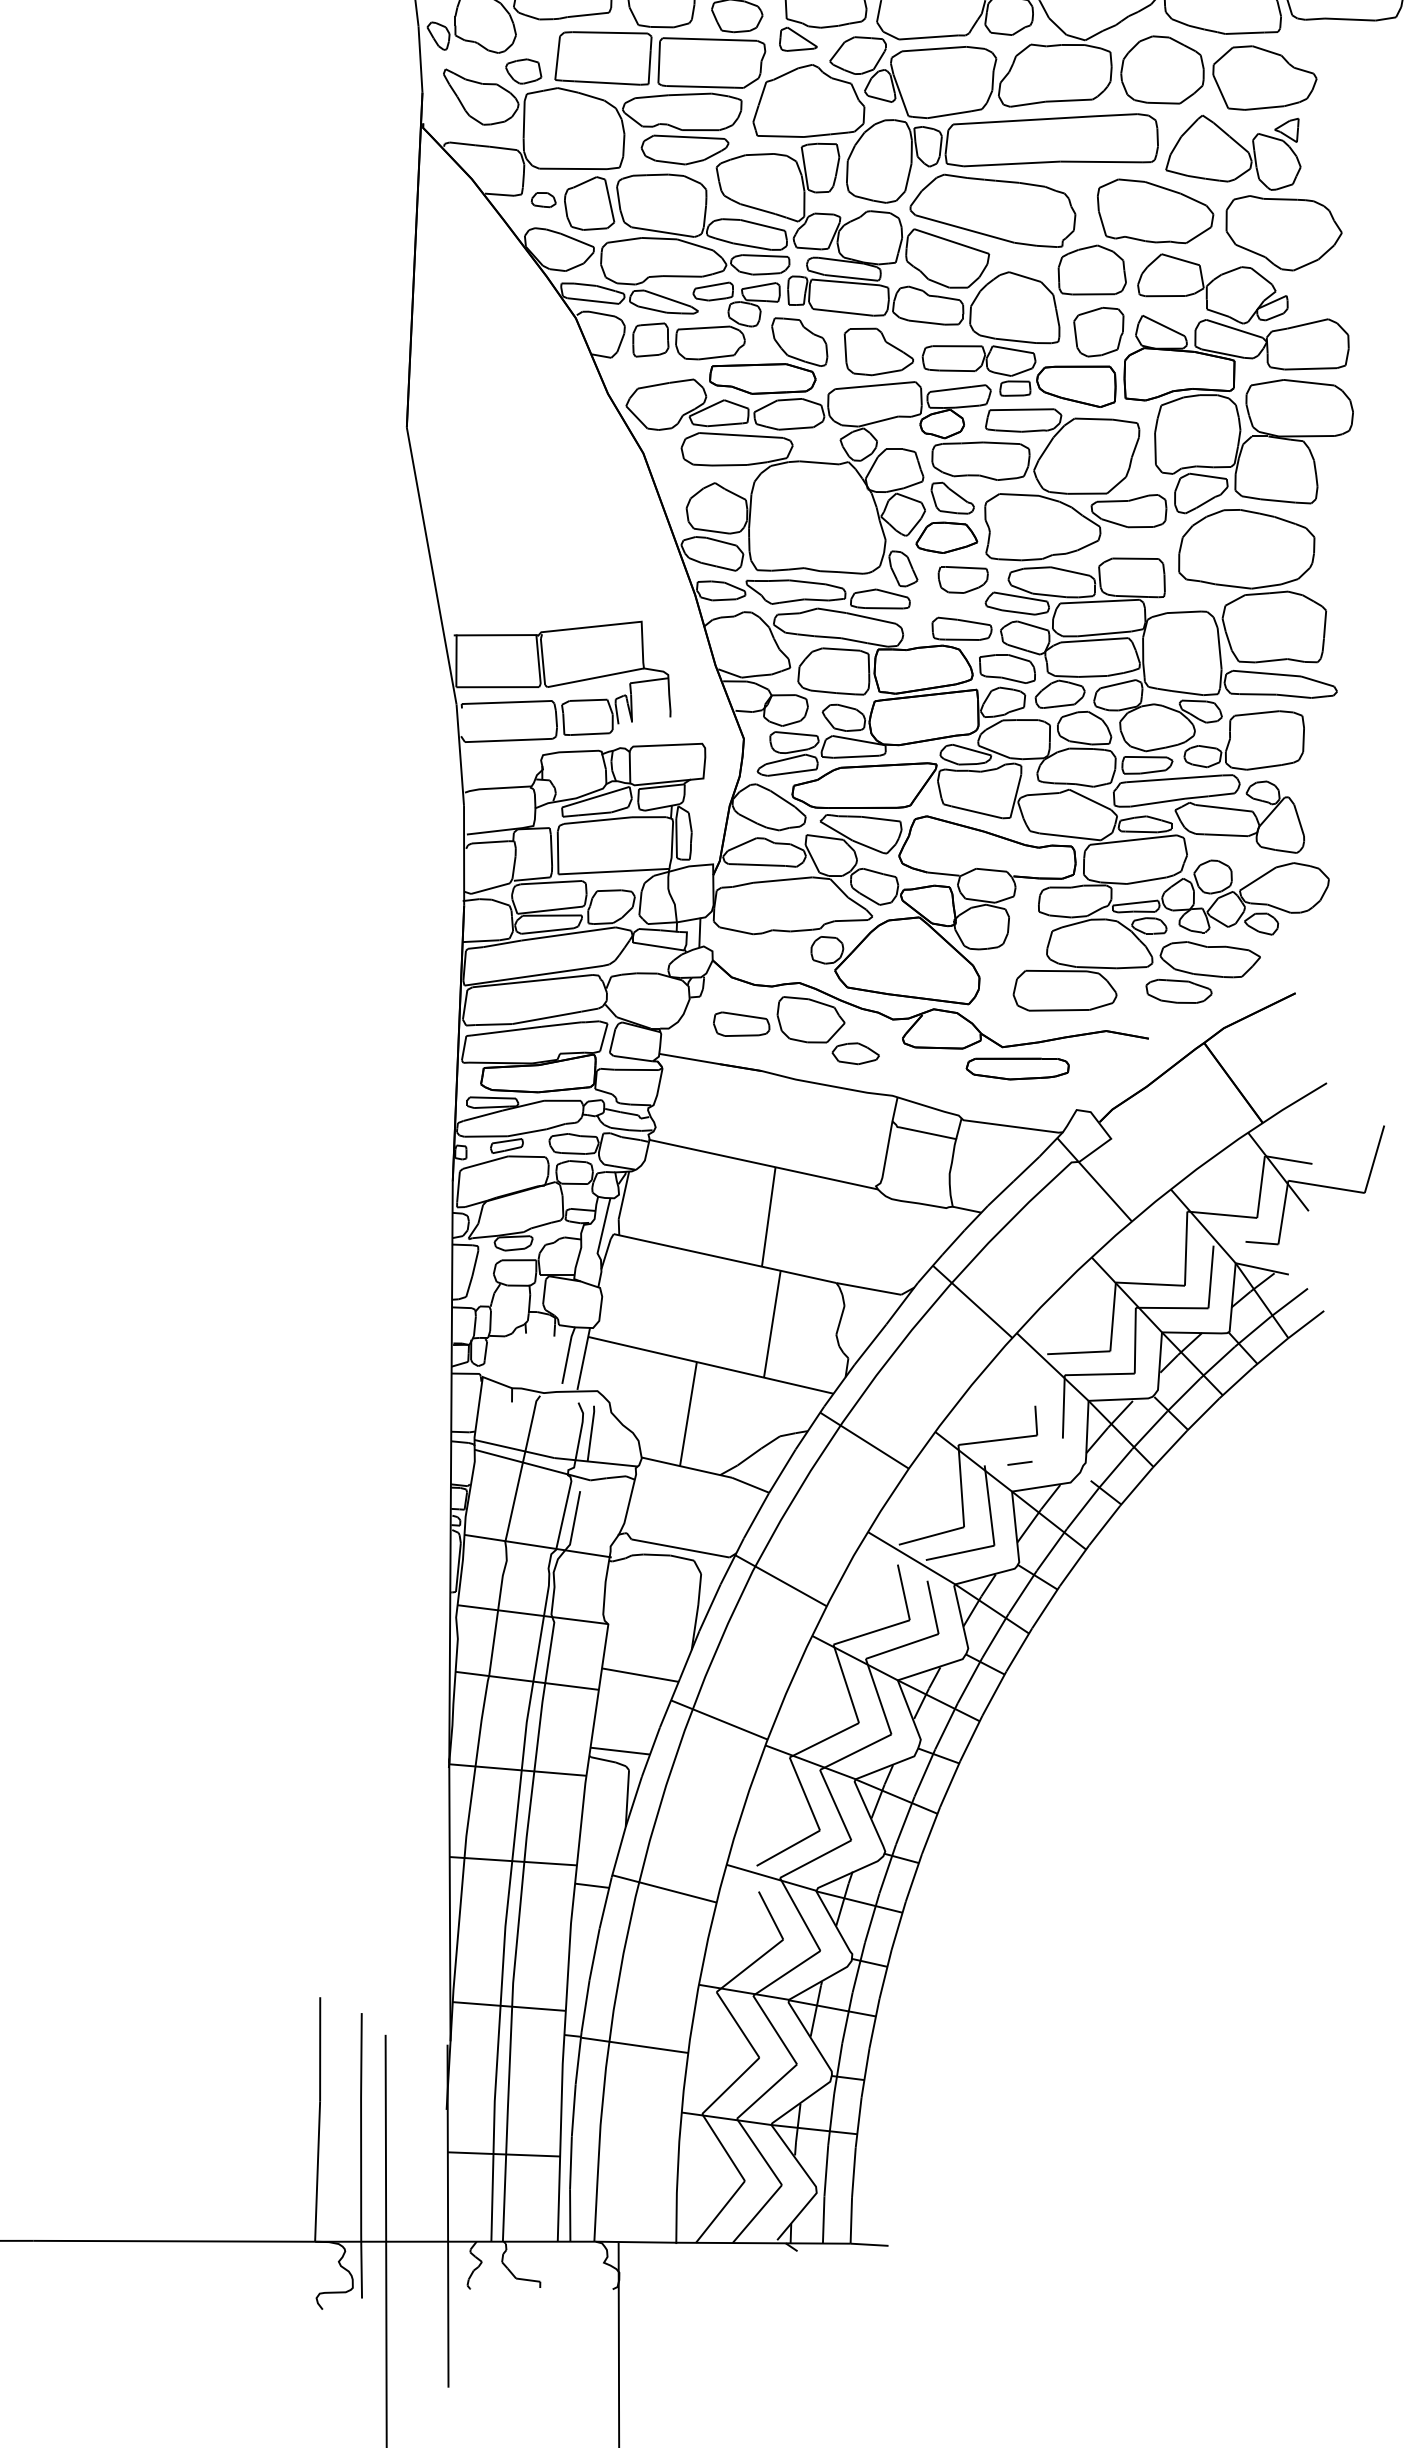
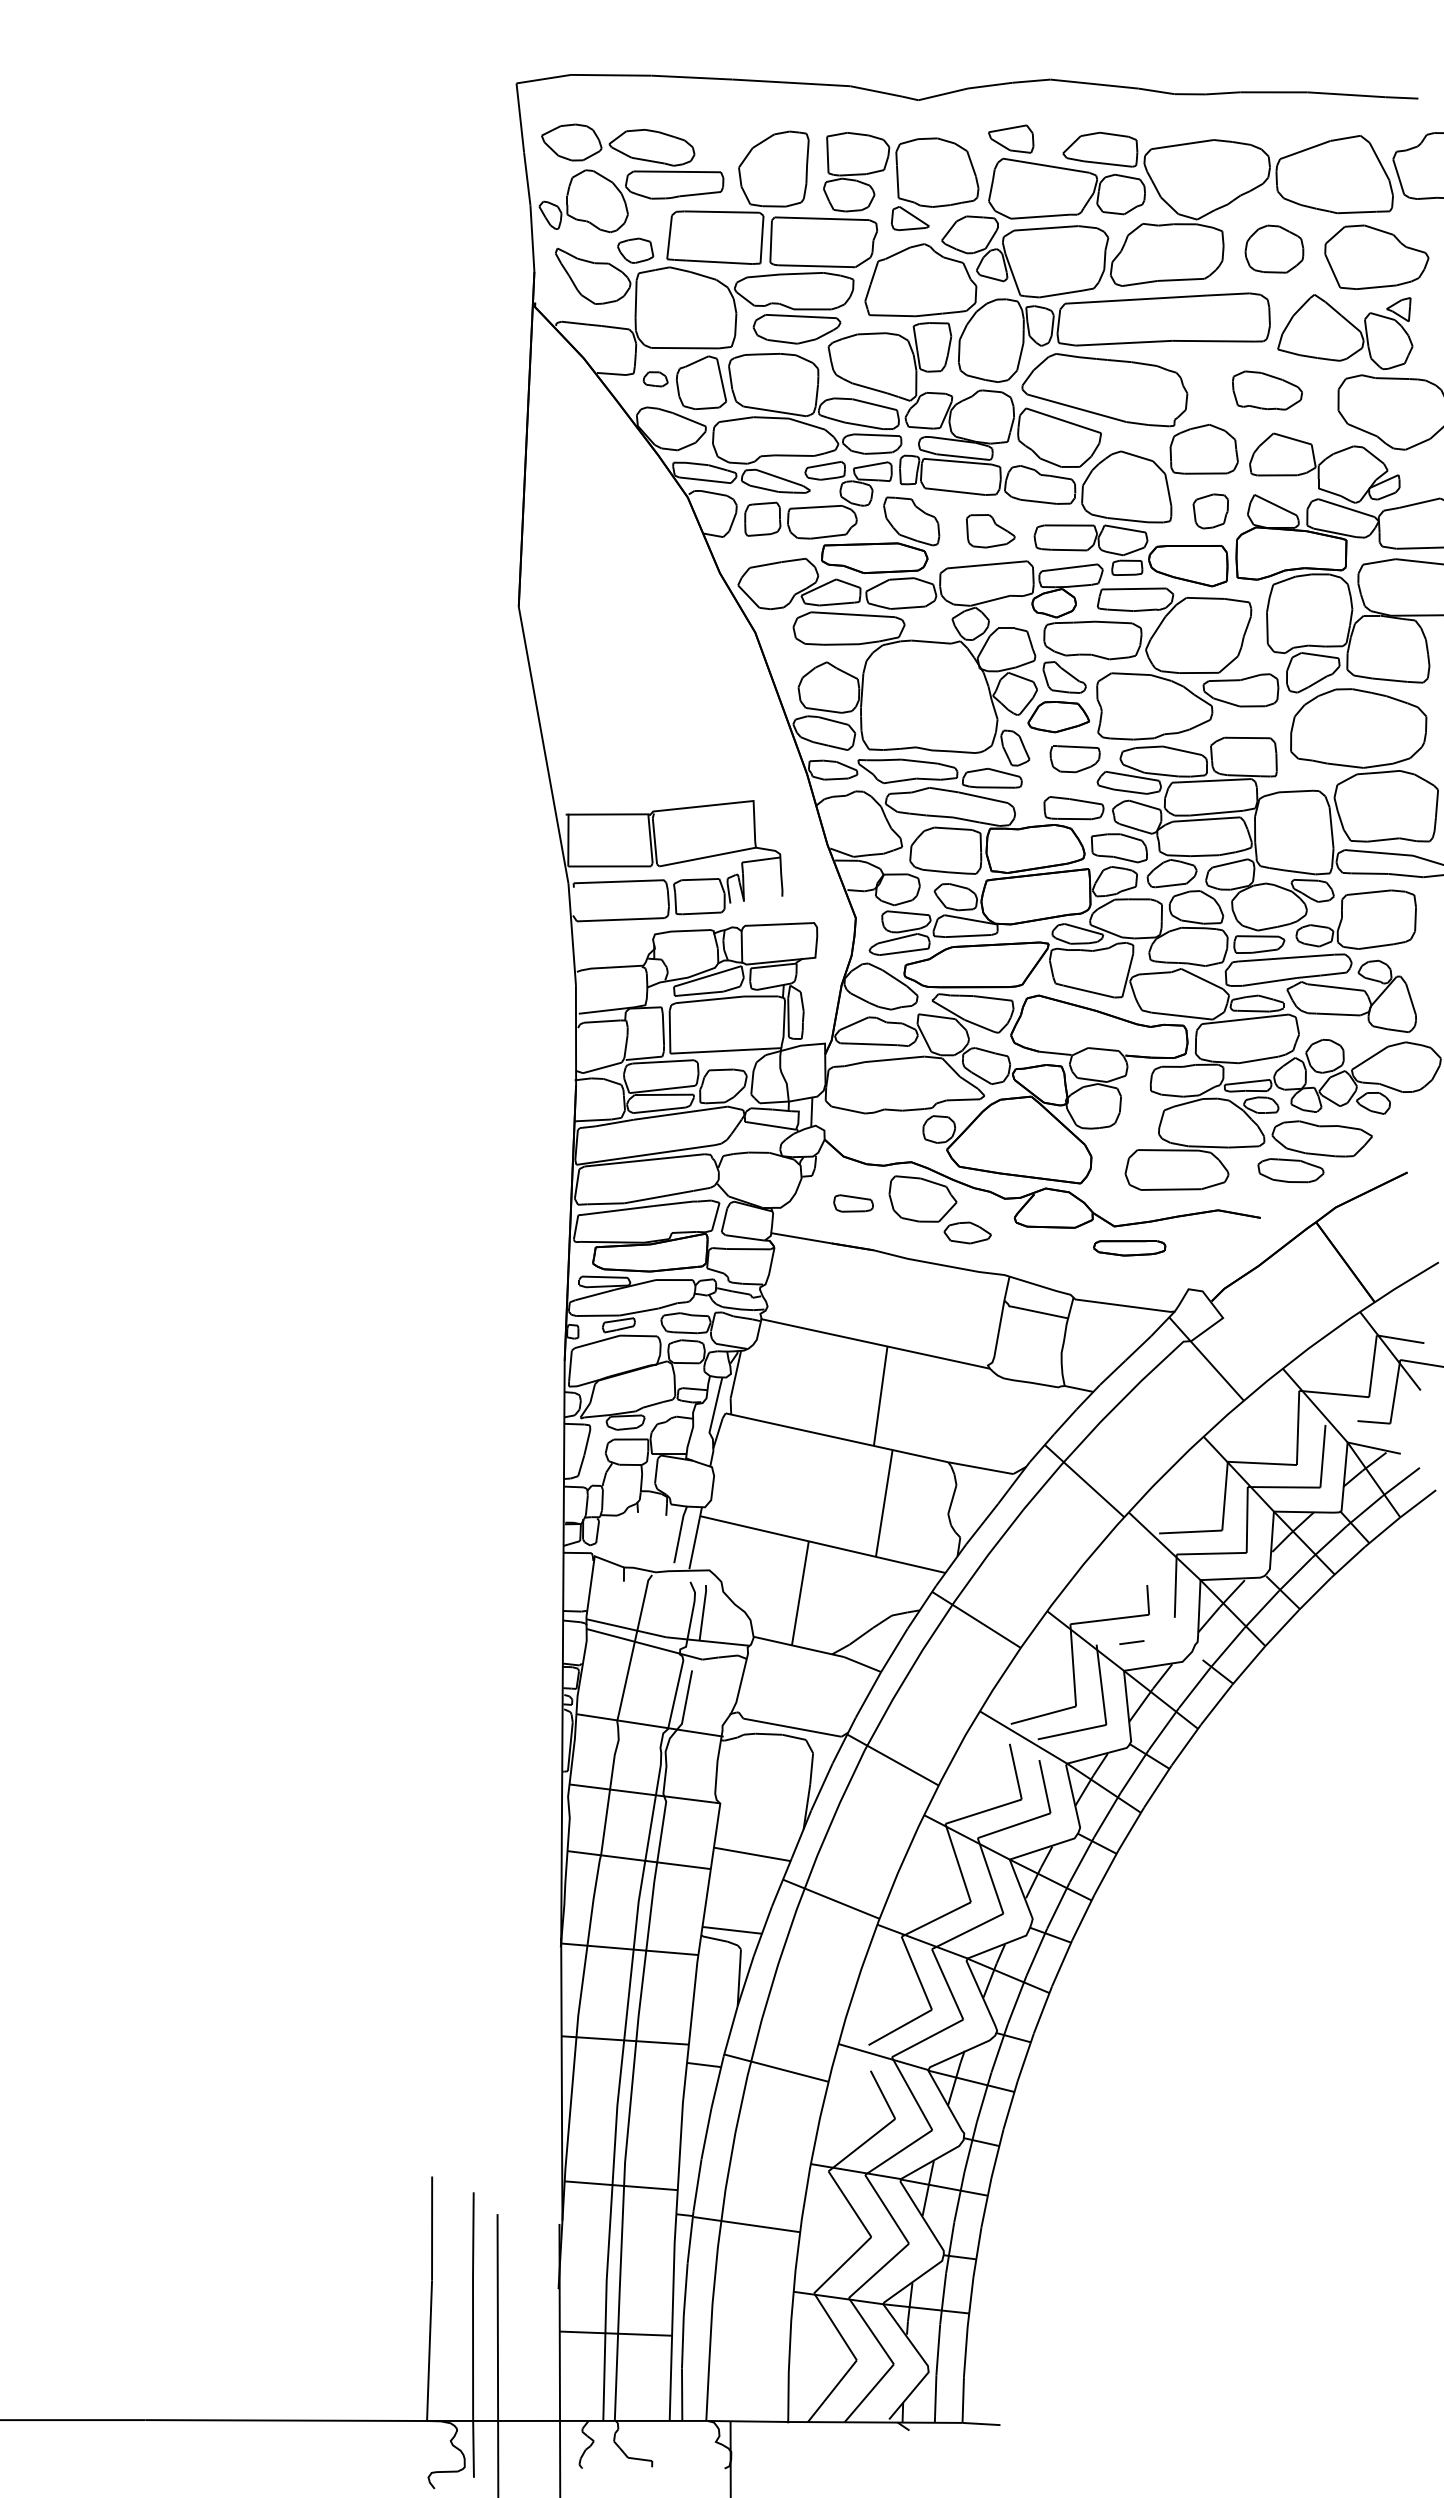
part: (1162, 69) -> (1274, 248), size x0.7
part: (1155, 211) -> (1267, 390), size x0.6
part: (1098, 332) -> (1210, 511), size x0.7
part: (878, 352) -> (990, 531), size x0.7
part: (741, 1024) -> (853, 1203), size x0.7
part: (1017, 1069) -> (1129, 1248), size x0.7

